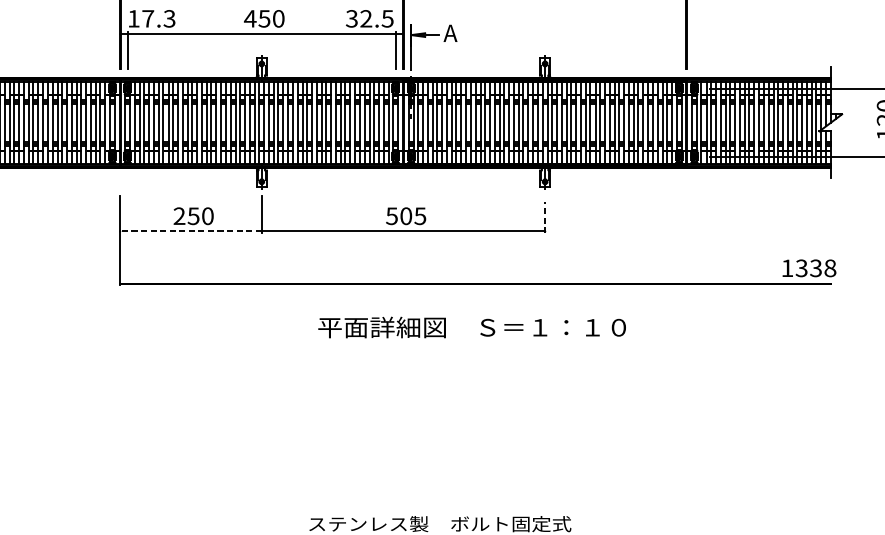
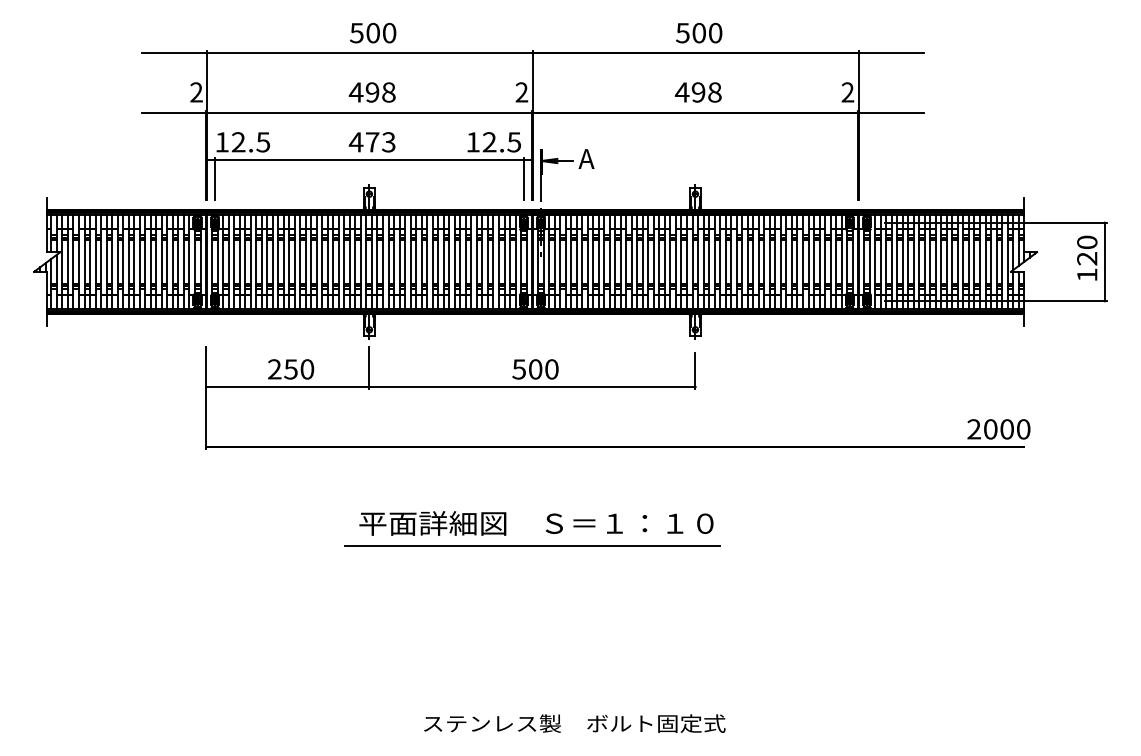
text: (158, 19) -> (250, 142), 17.3 -> 12.5
text: (271, 19) -> (380, 142), 450 -> 473
text: (351, 19) -> (472, 142), 32.5 -> 12.5
text: (420, 216) -> (551, 369), 505 -> 500
line: (545, 217) -> (695, 370), dashed -> solid
line: (190, 231) -> (287, 386), dashed -> solid
text: (808, 268) -> (998, 429), 1338 -> 2000
text: (472, 327) -> (536, 523), moved
line: (402, 369) -> (531, 545), added

